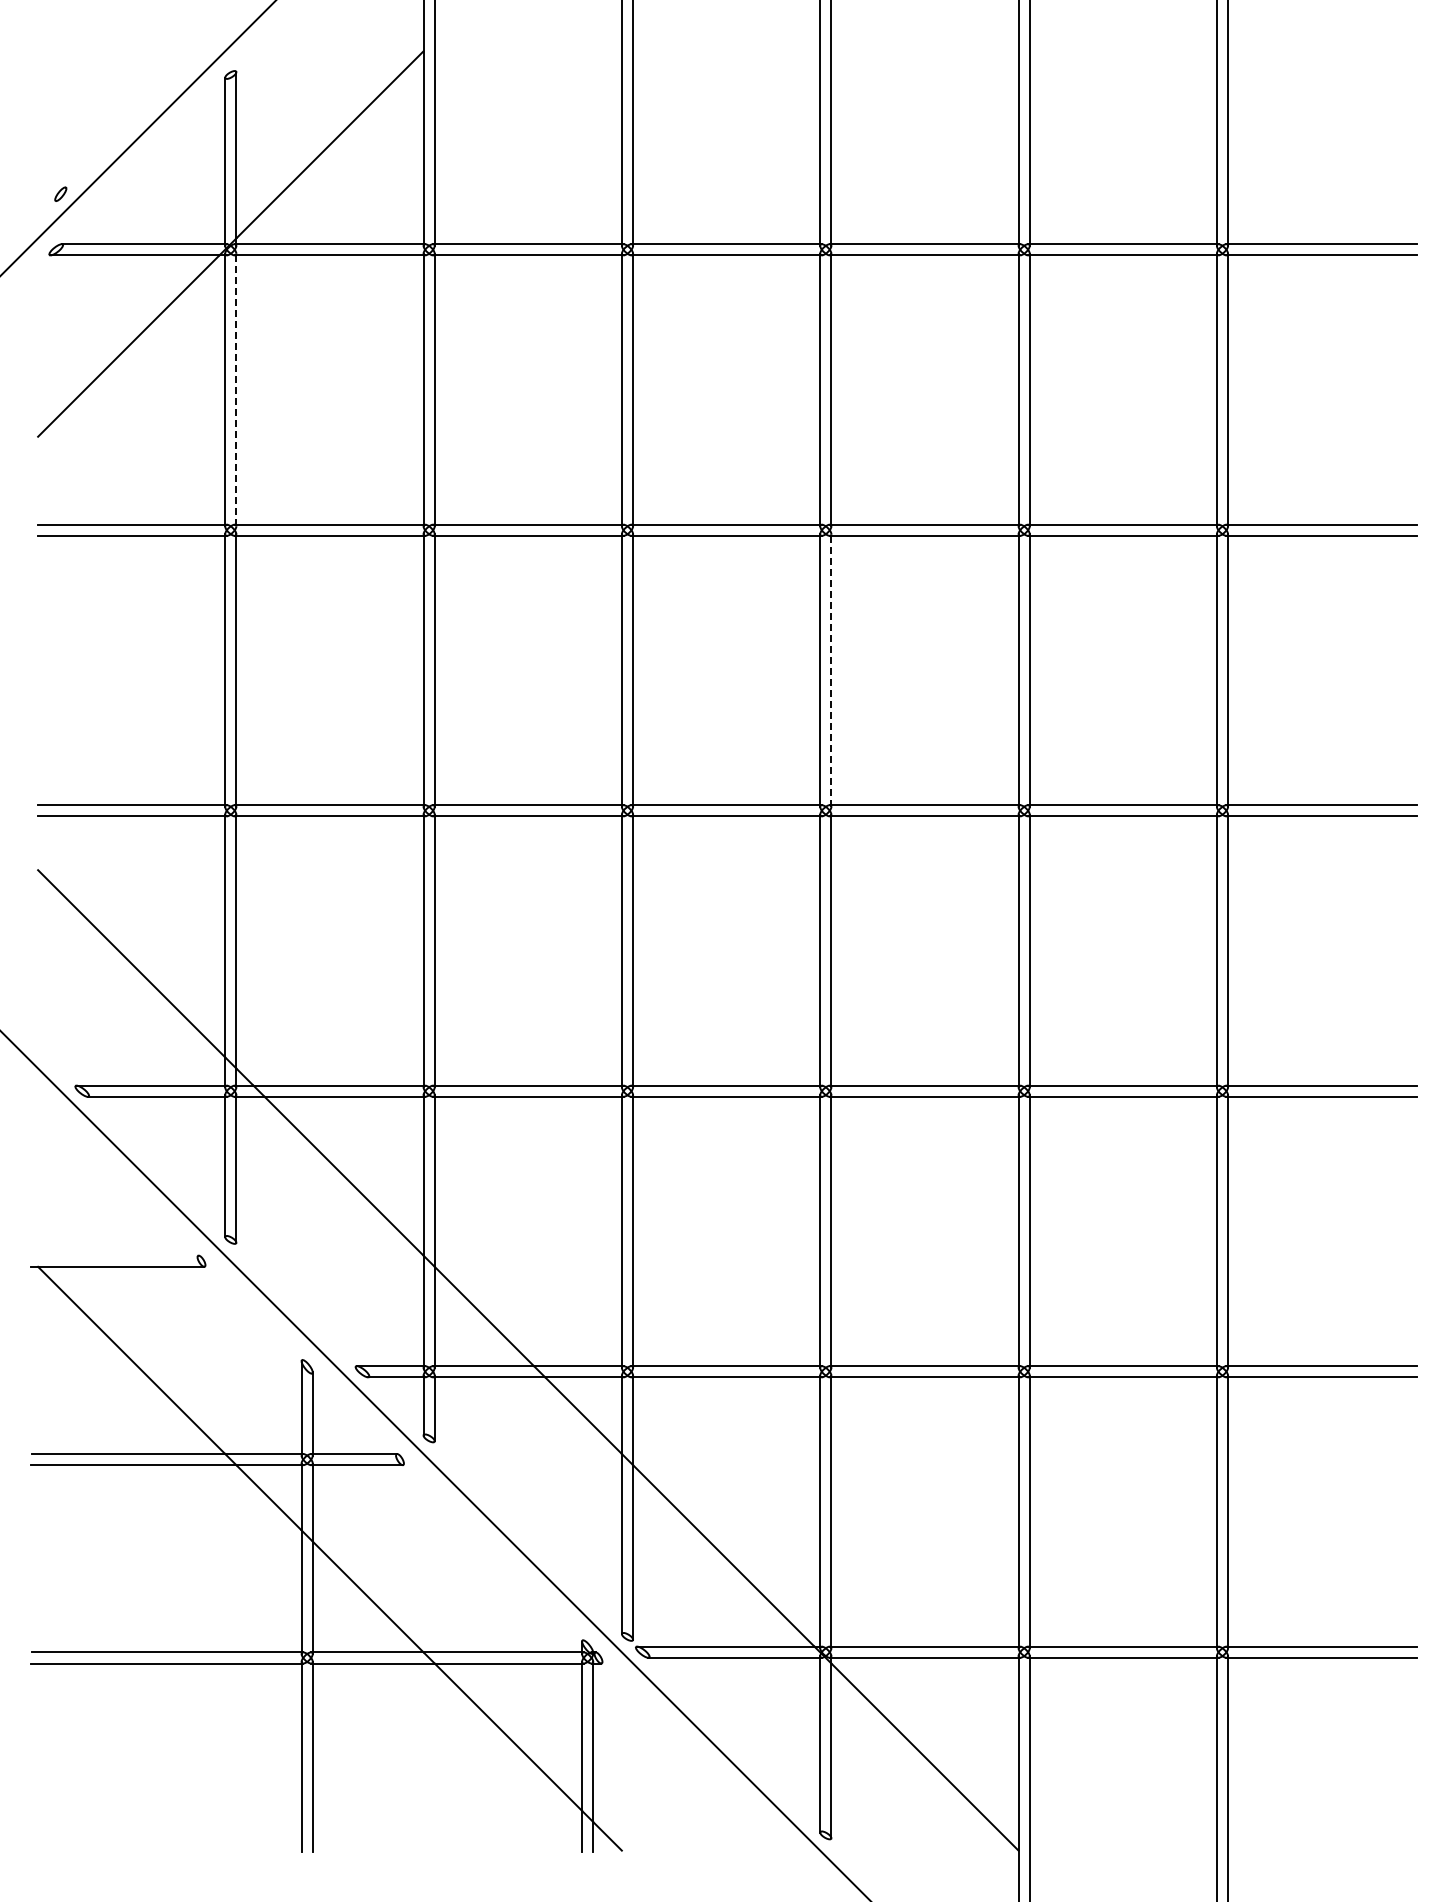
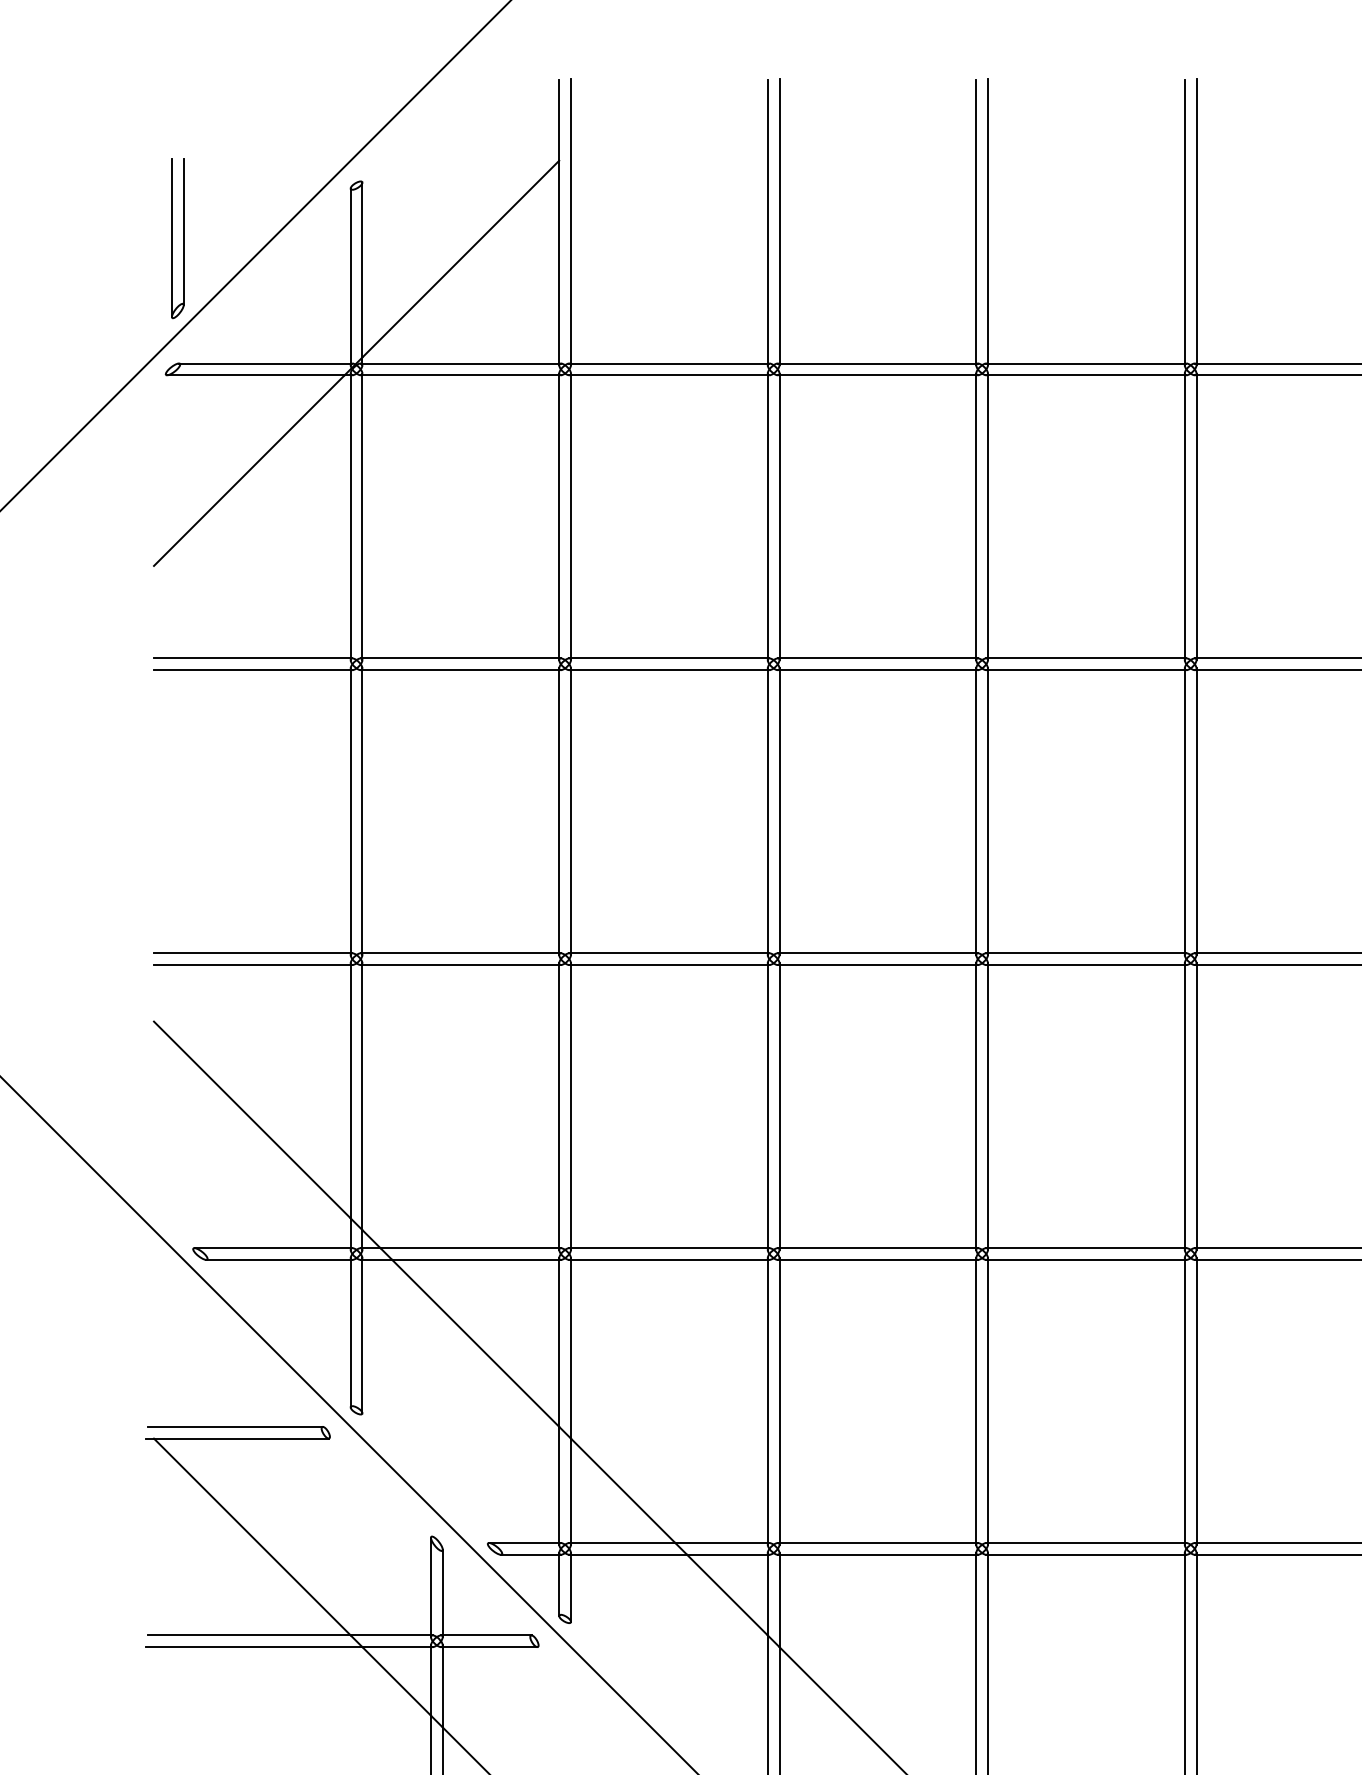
line: (66, 118) -> (183, 231), added
line: (55, 124) -> (172, 237), added
line: (236, 389) -> (362, 516), dashed -> solid
line: (831, 670) -> (988, 811), dashed -> solid
line: (115, 1255) -> (235, 1426), added

